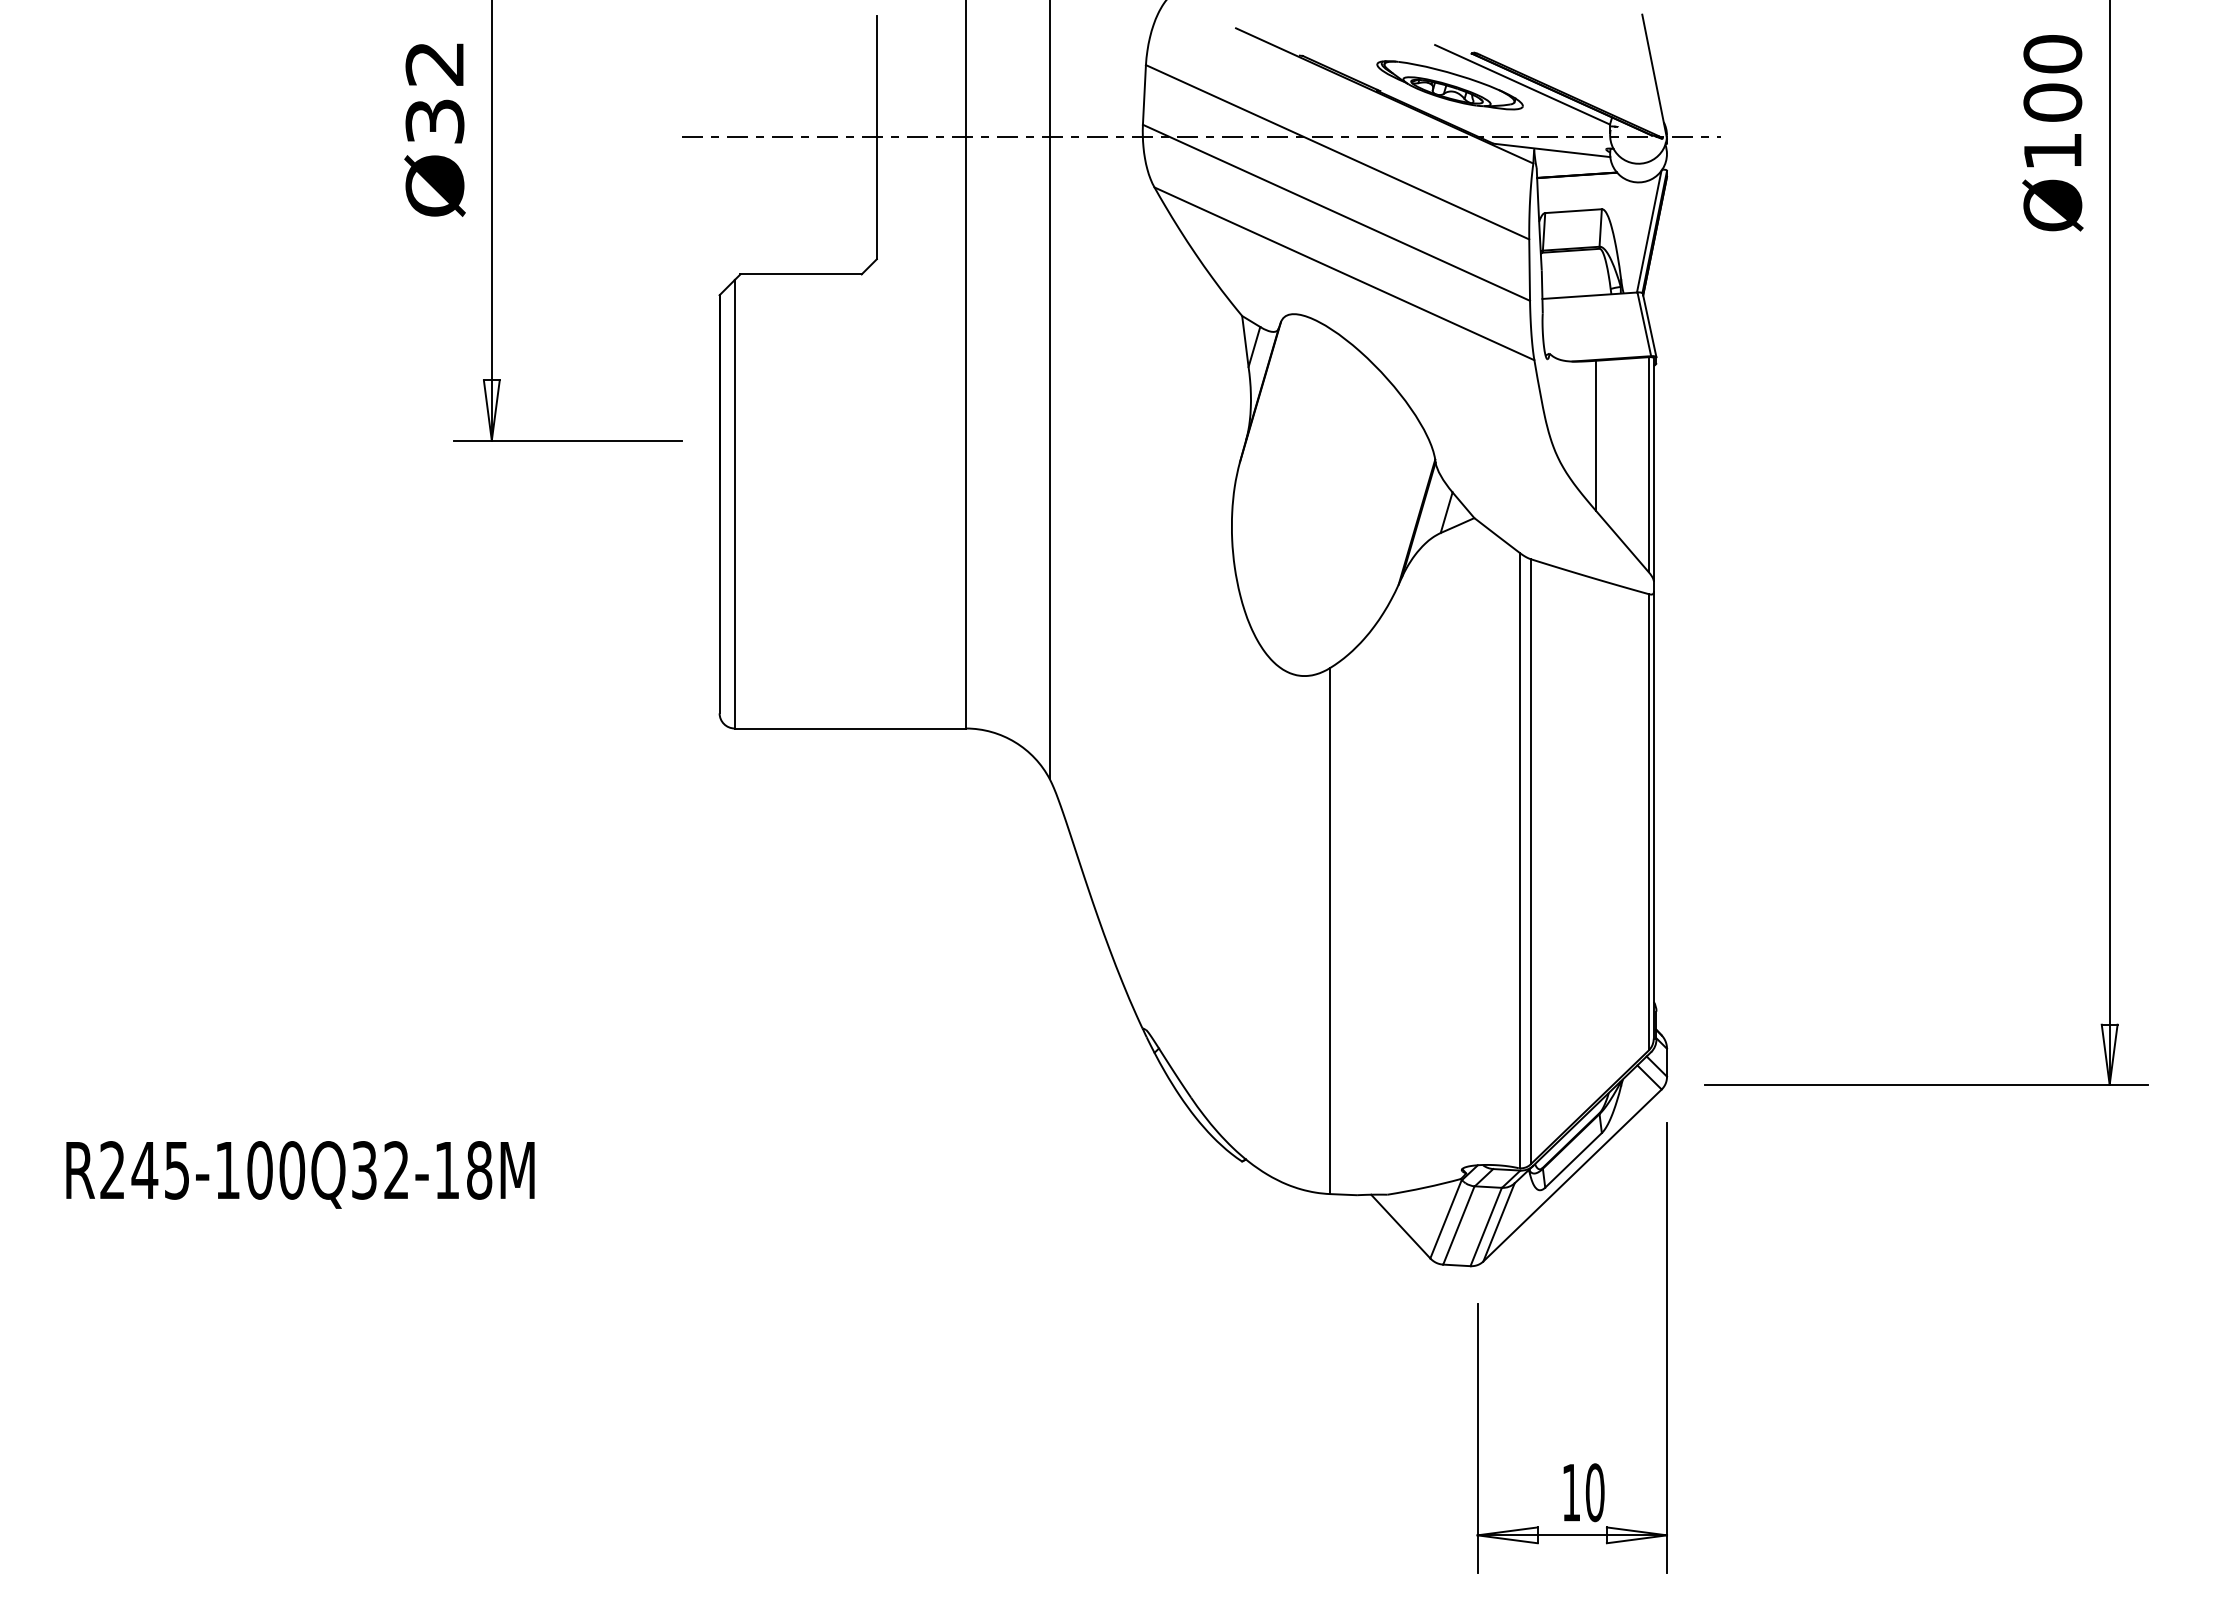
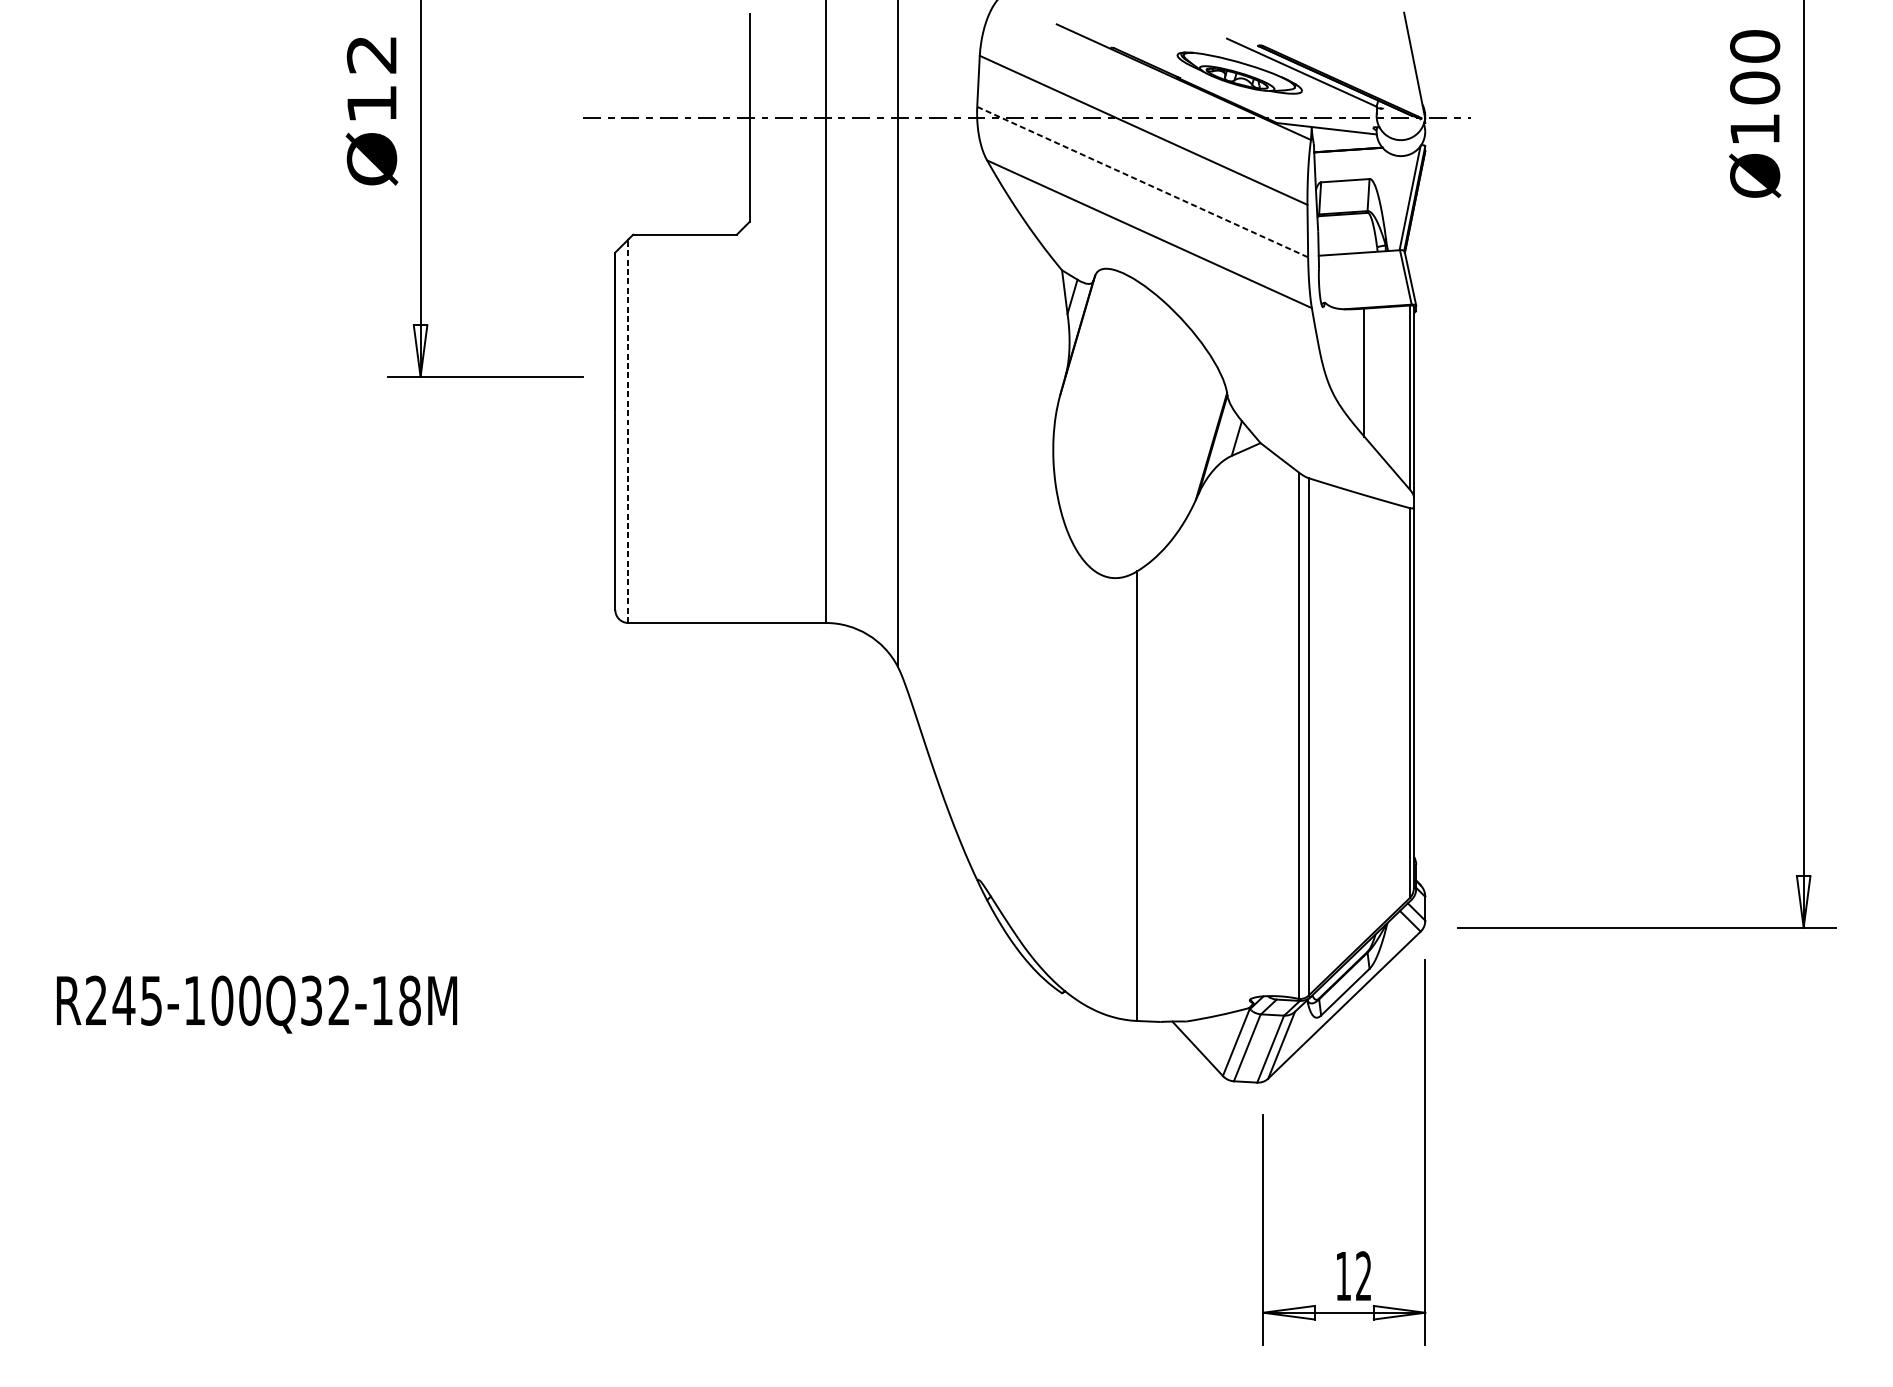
text: (434, 121) -> (371, 104), Ø32 -> Ø12
line: (1336, 212) -> (1142, 181), solid -> dashed
line: (734, 503) -> (628, 430), solid -> dashed
text: (1594, 1492) -> (1363, 1276), 10 -> 12

